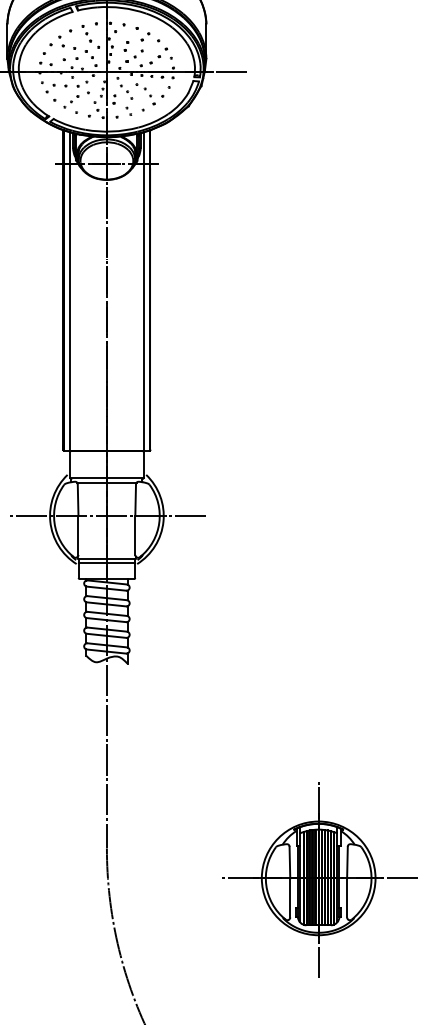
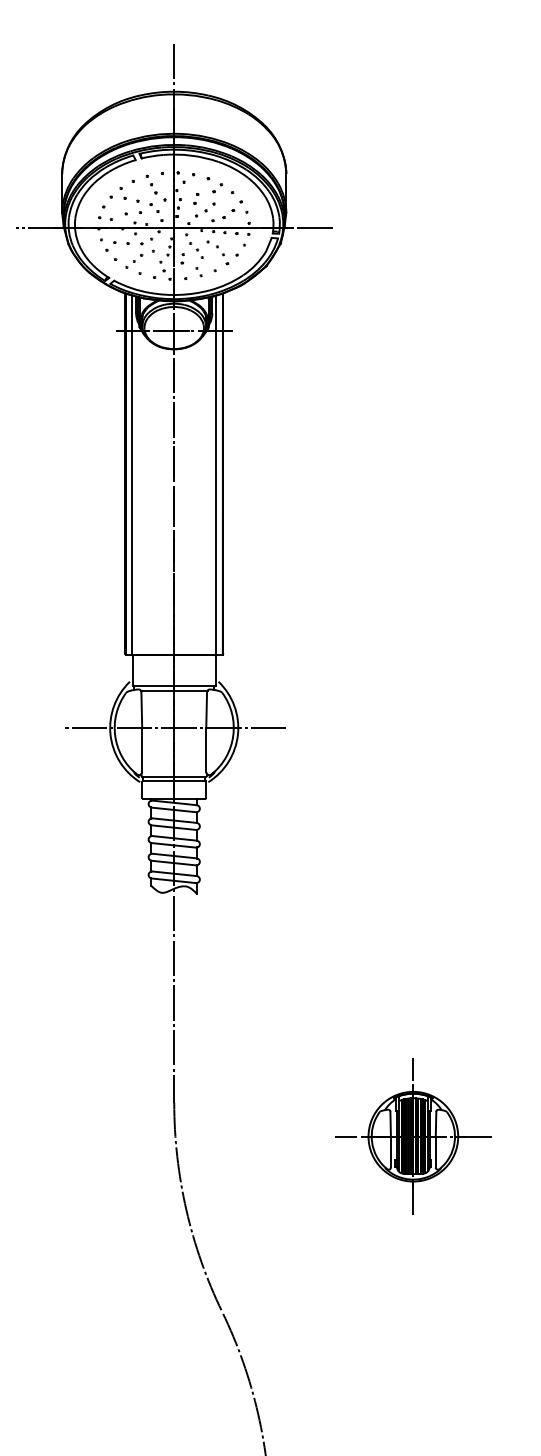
part: (320, 879) -> (414, 1137), size x0.7

